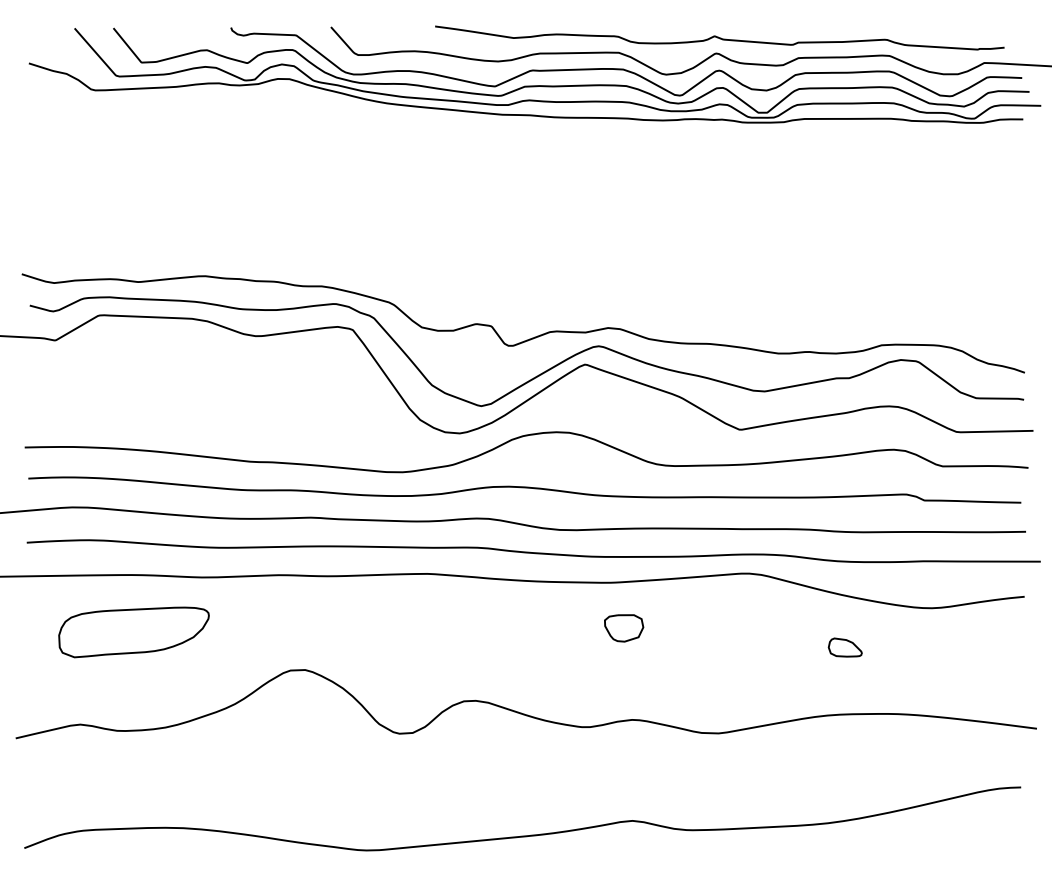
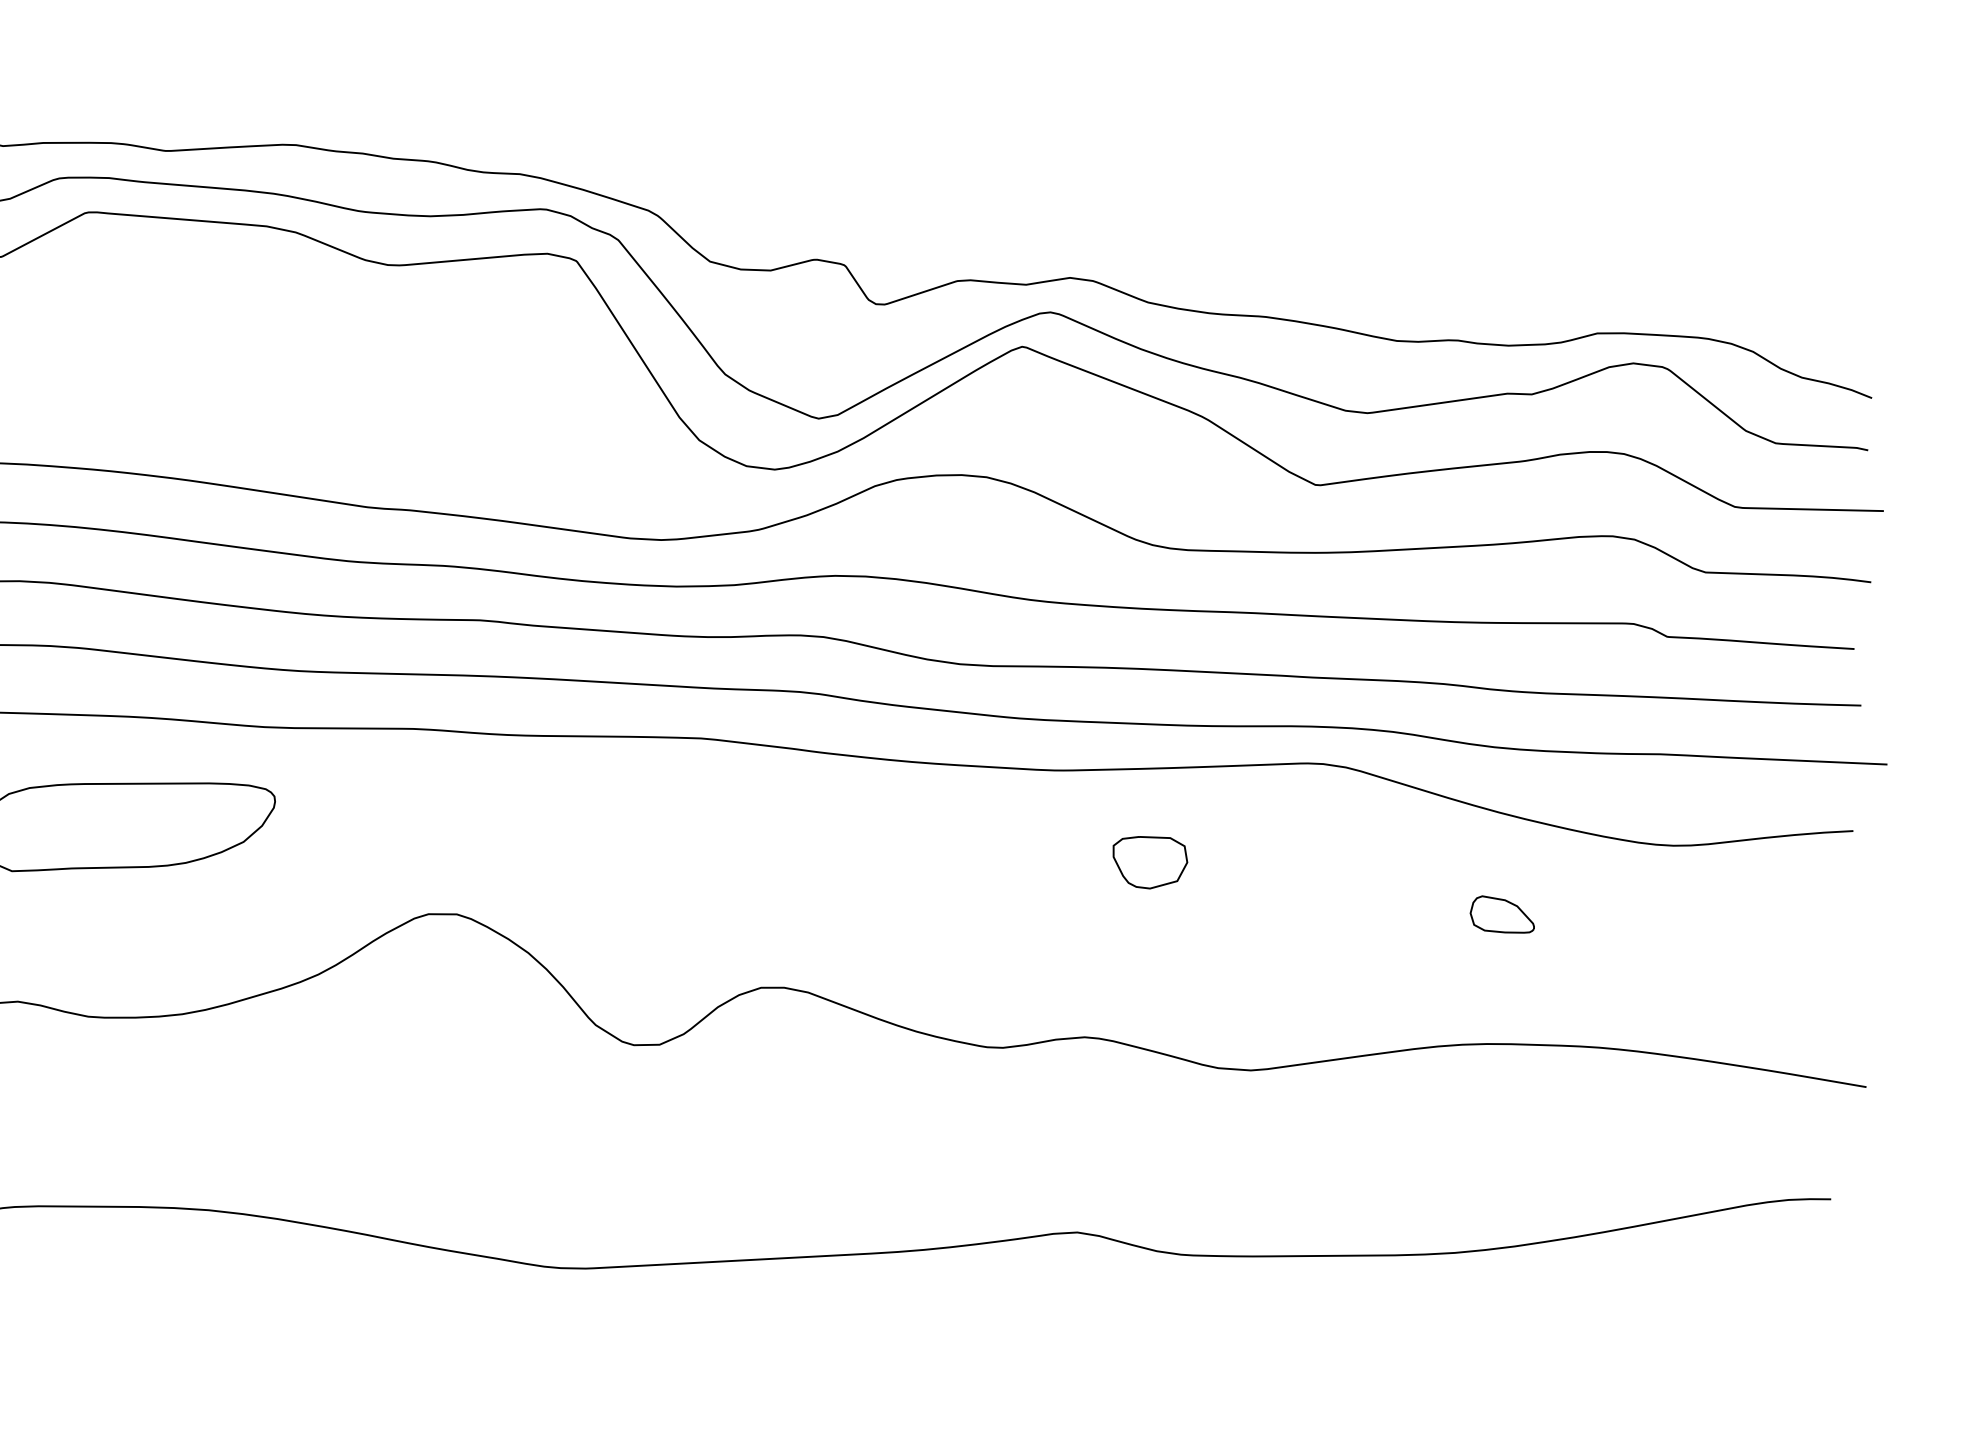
part: (624, 628) -> (1150, 863), moved

